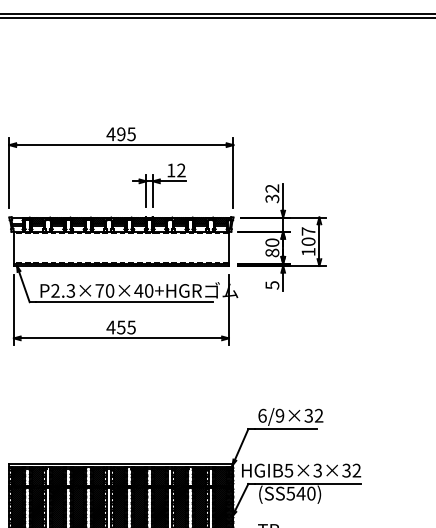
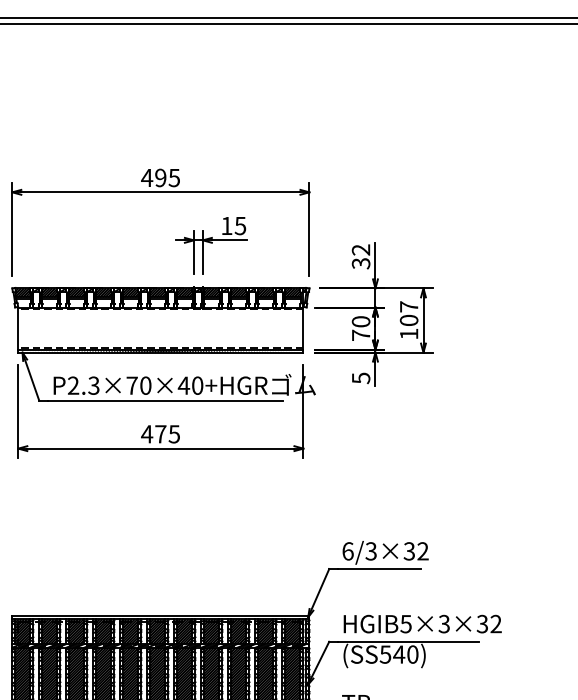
text: (181, 170) -> (240, 225), 12 -> 15
hatch: (17, 220) -> (22, 292), added
text: (271, 252) -> (360, 334), 80 -> 70
text: (121, 327) -> (160, 434), 455 -> 475
text: (279, 415) -> (370, 551), 6/9×32 -> 6/3×32
text: (301, 470) -> (422, 623), moved

